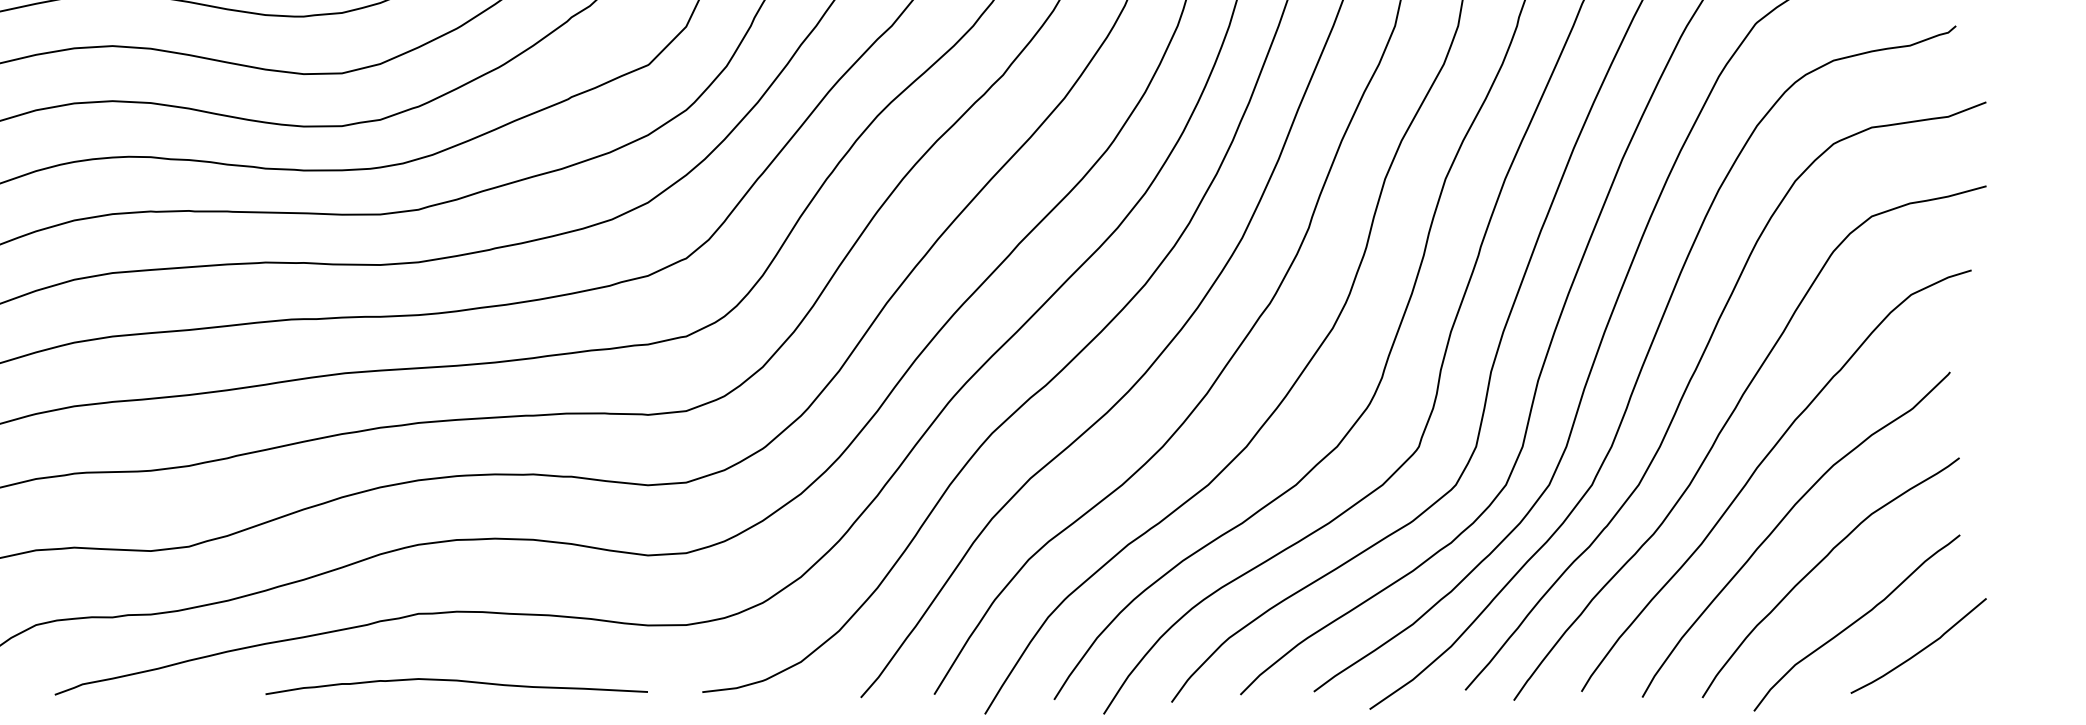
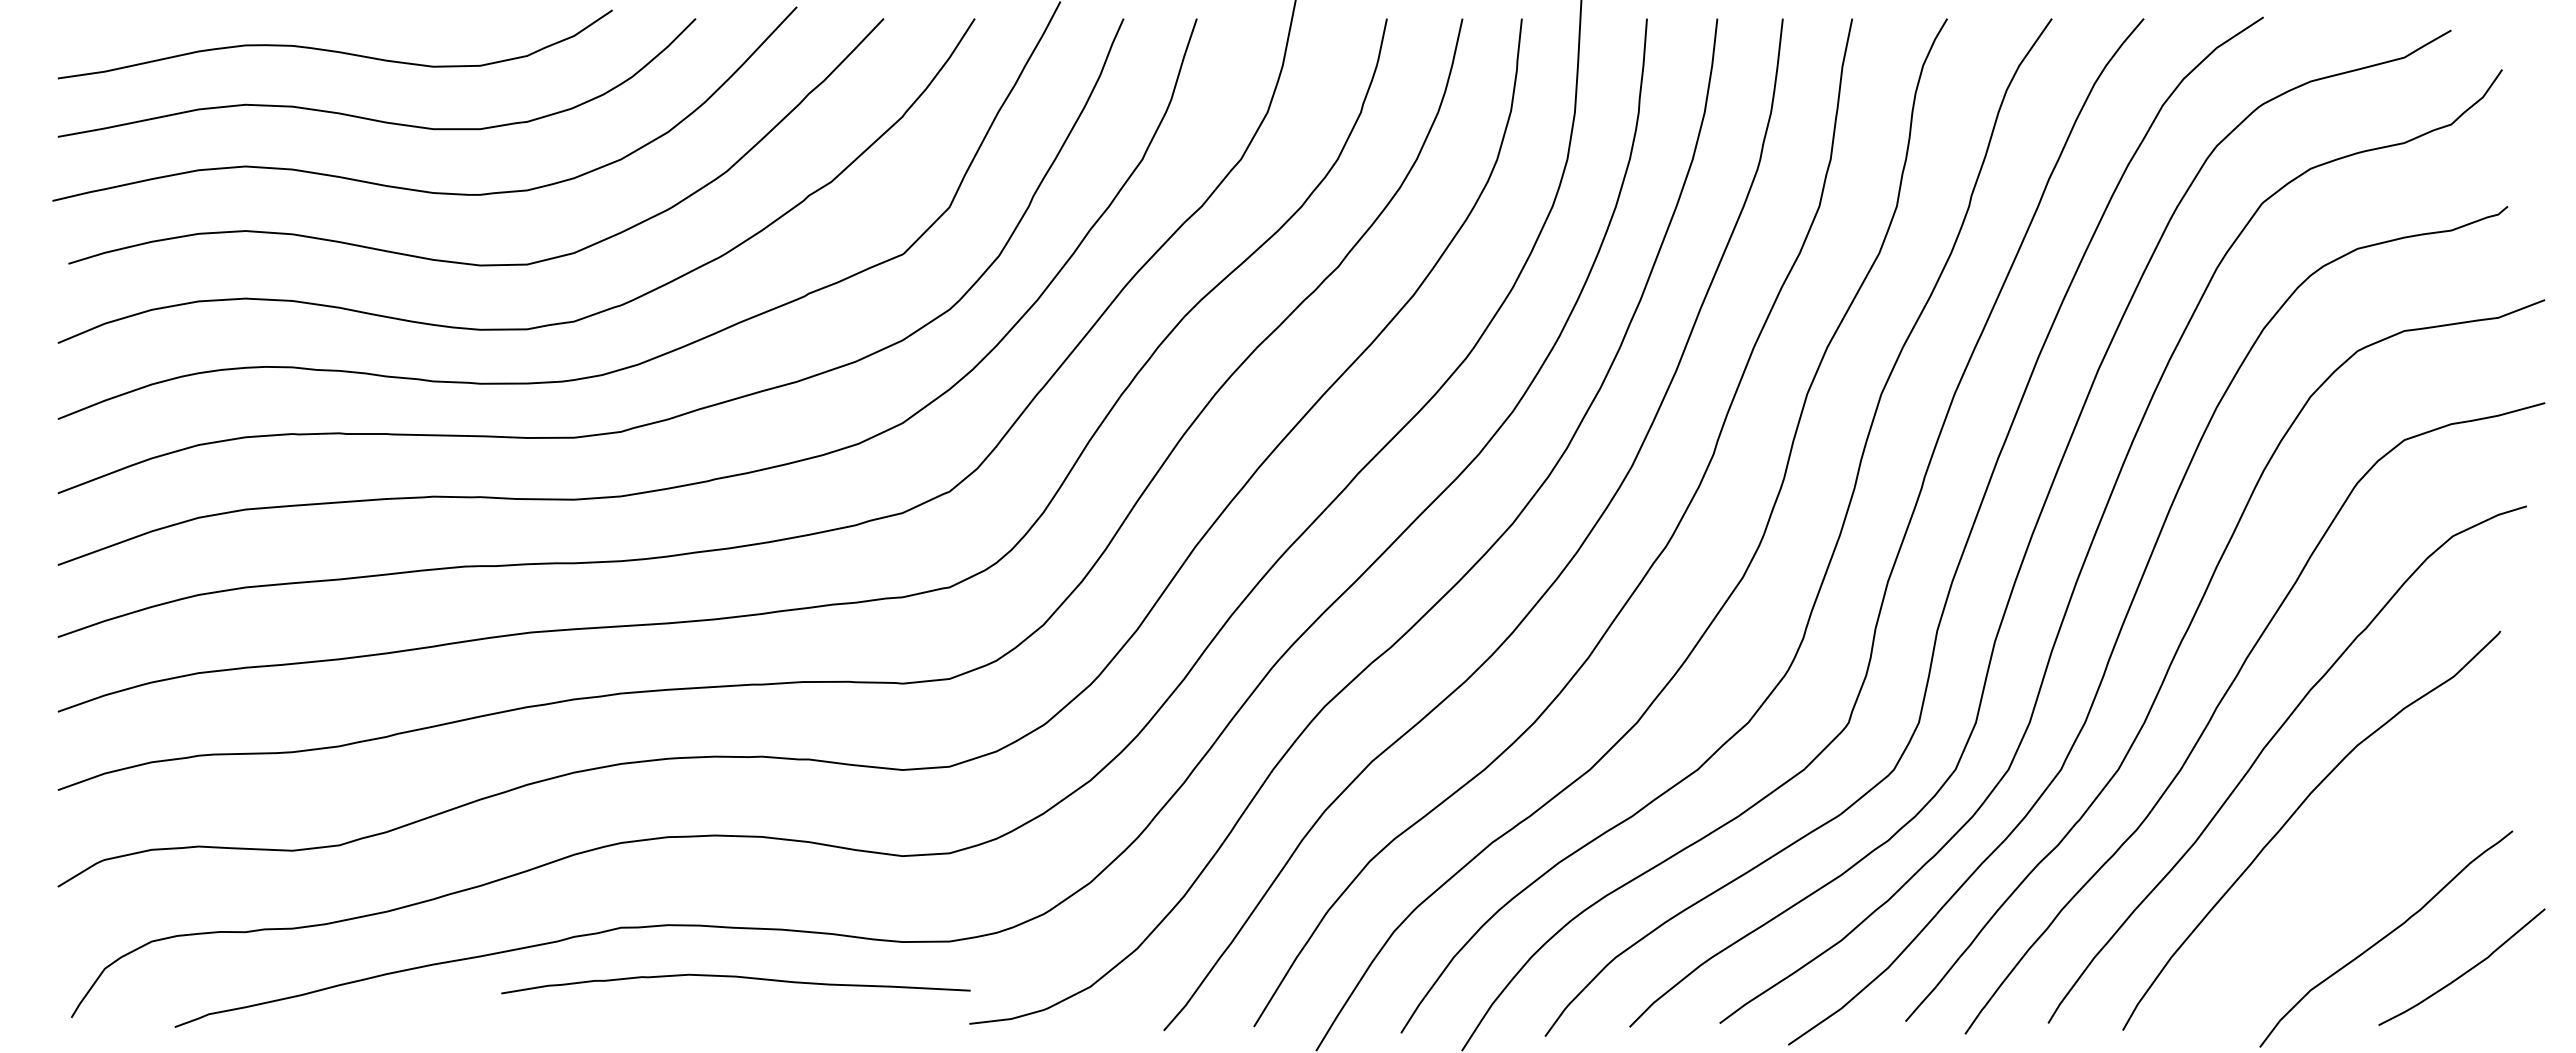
curve: (1818, 564) -> (2339, 867), removed
curve: (456, 681) -> (735, 977), moved

